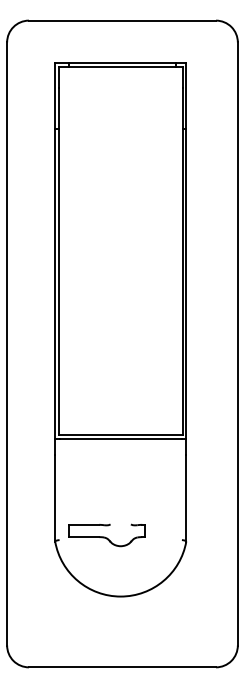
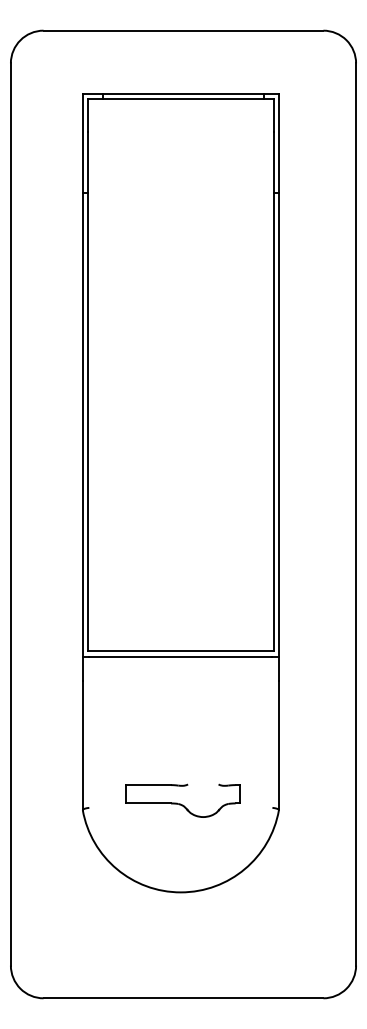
part: (106, 535) -> (182, 801), moved

